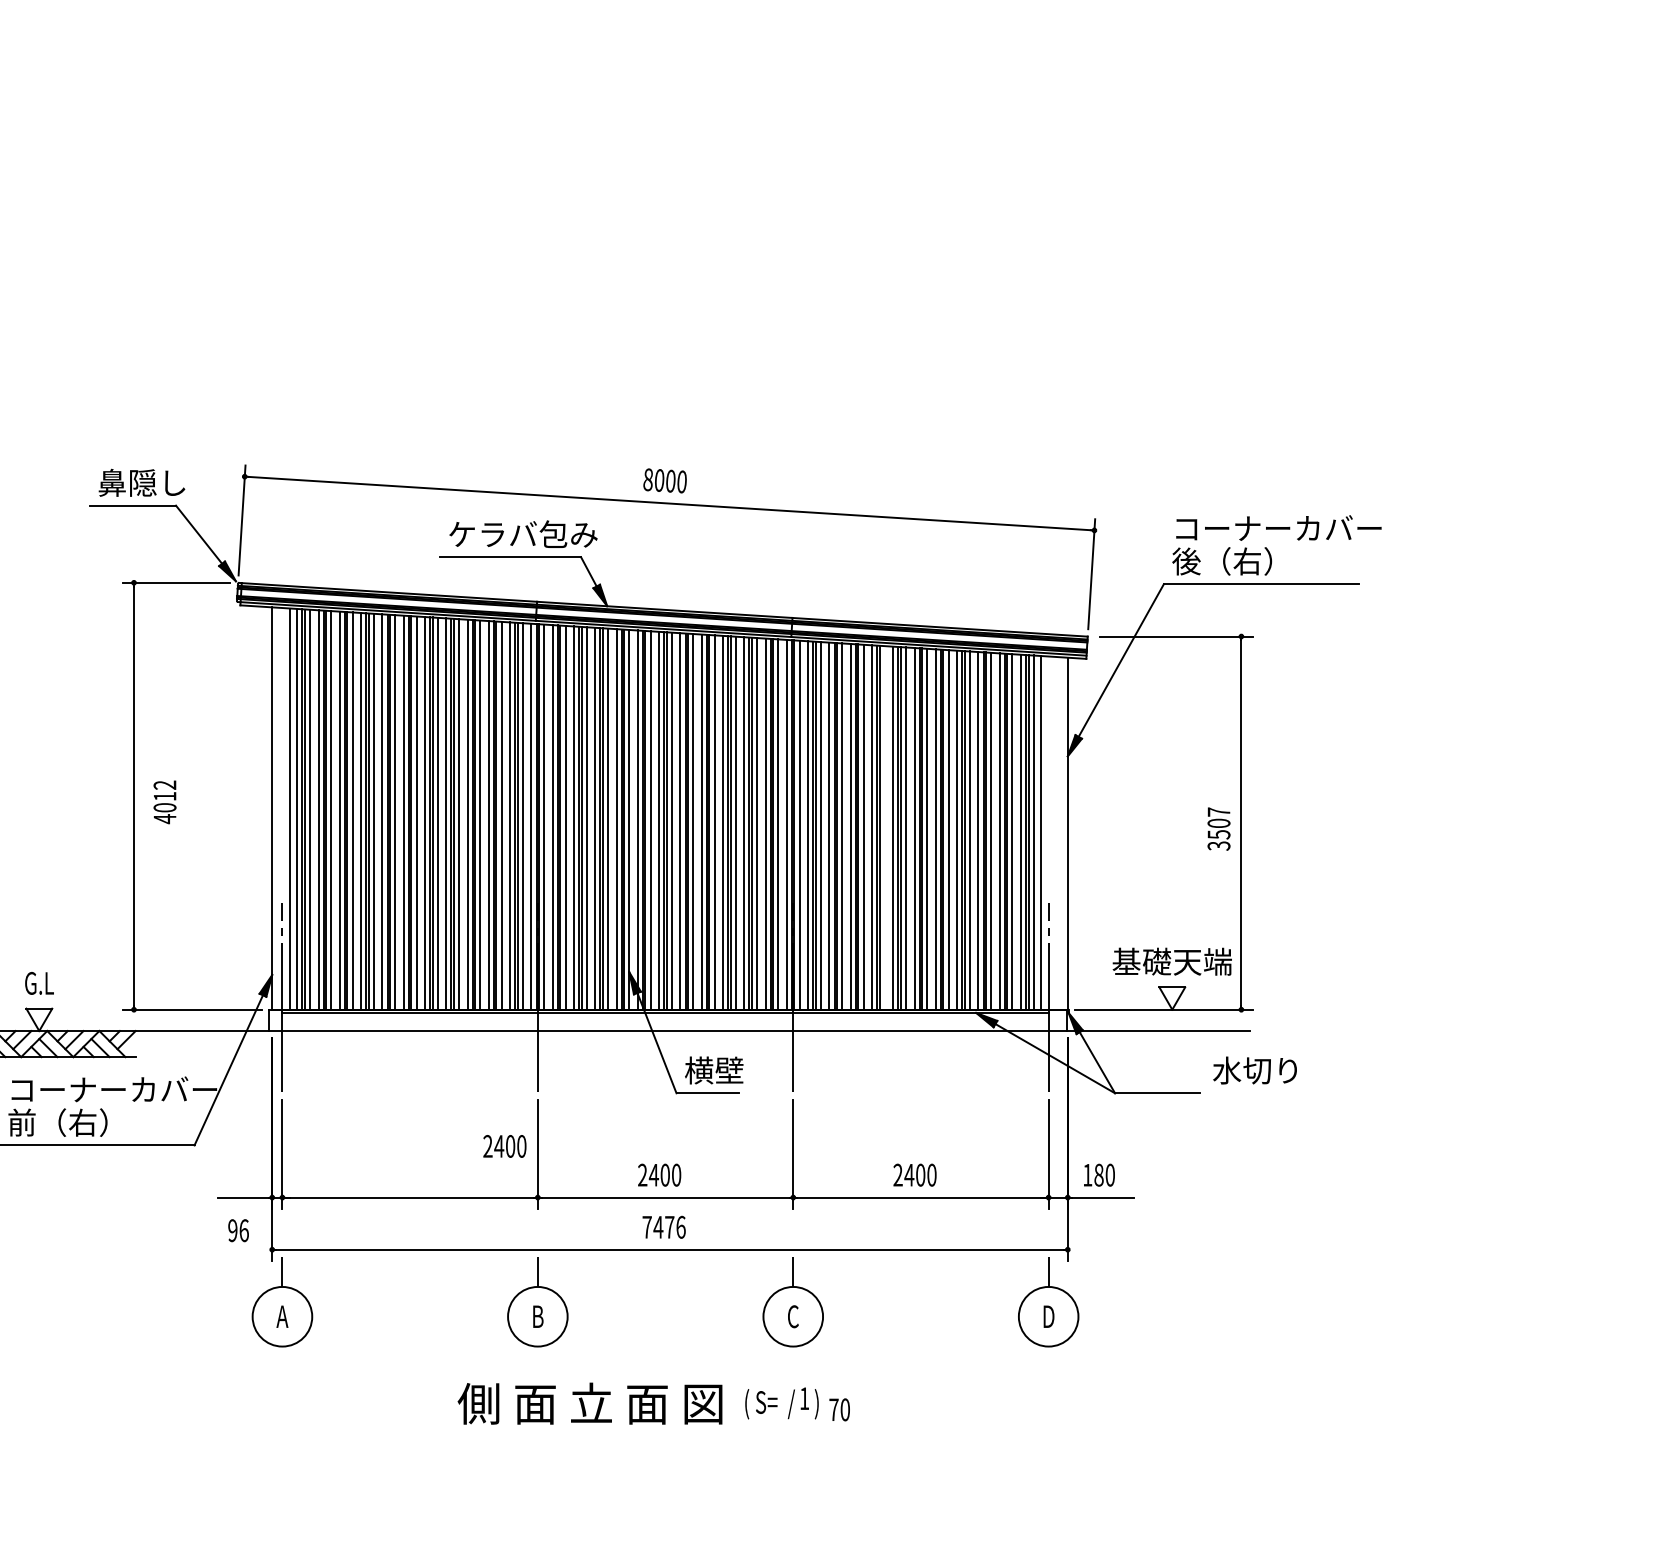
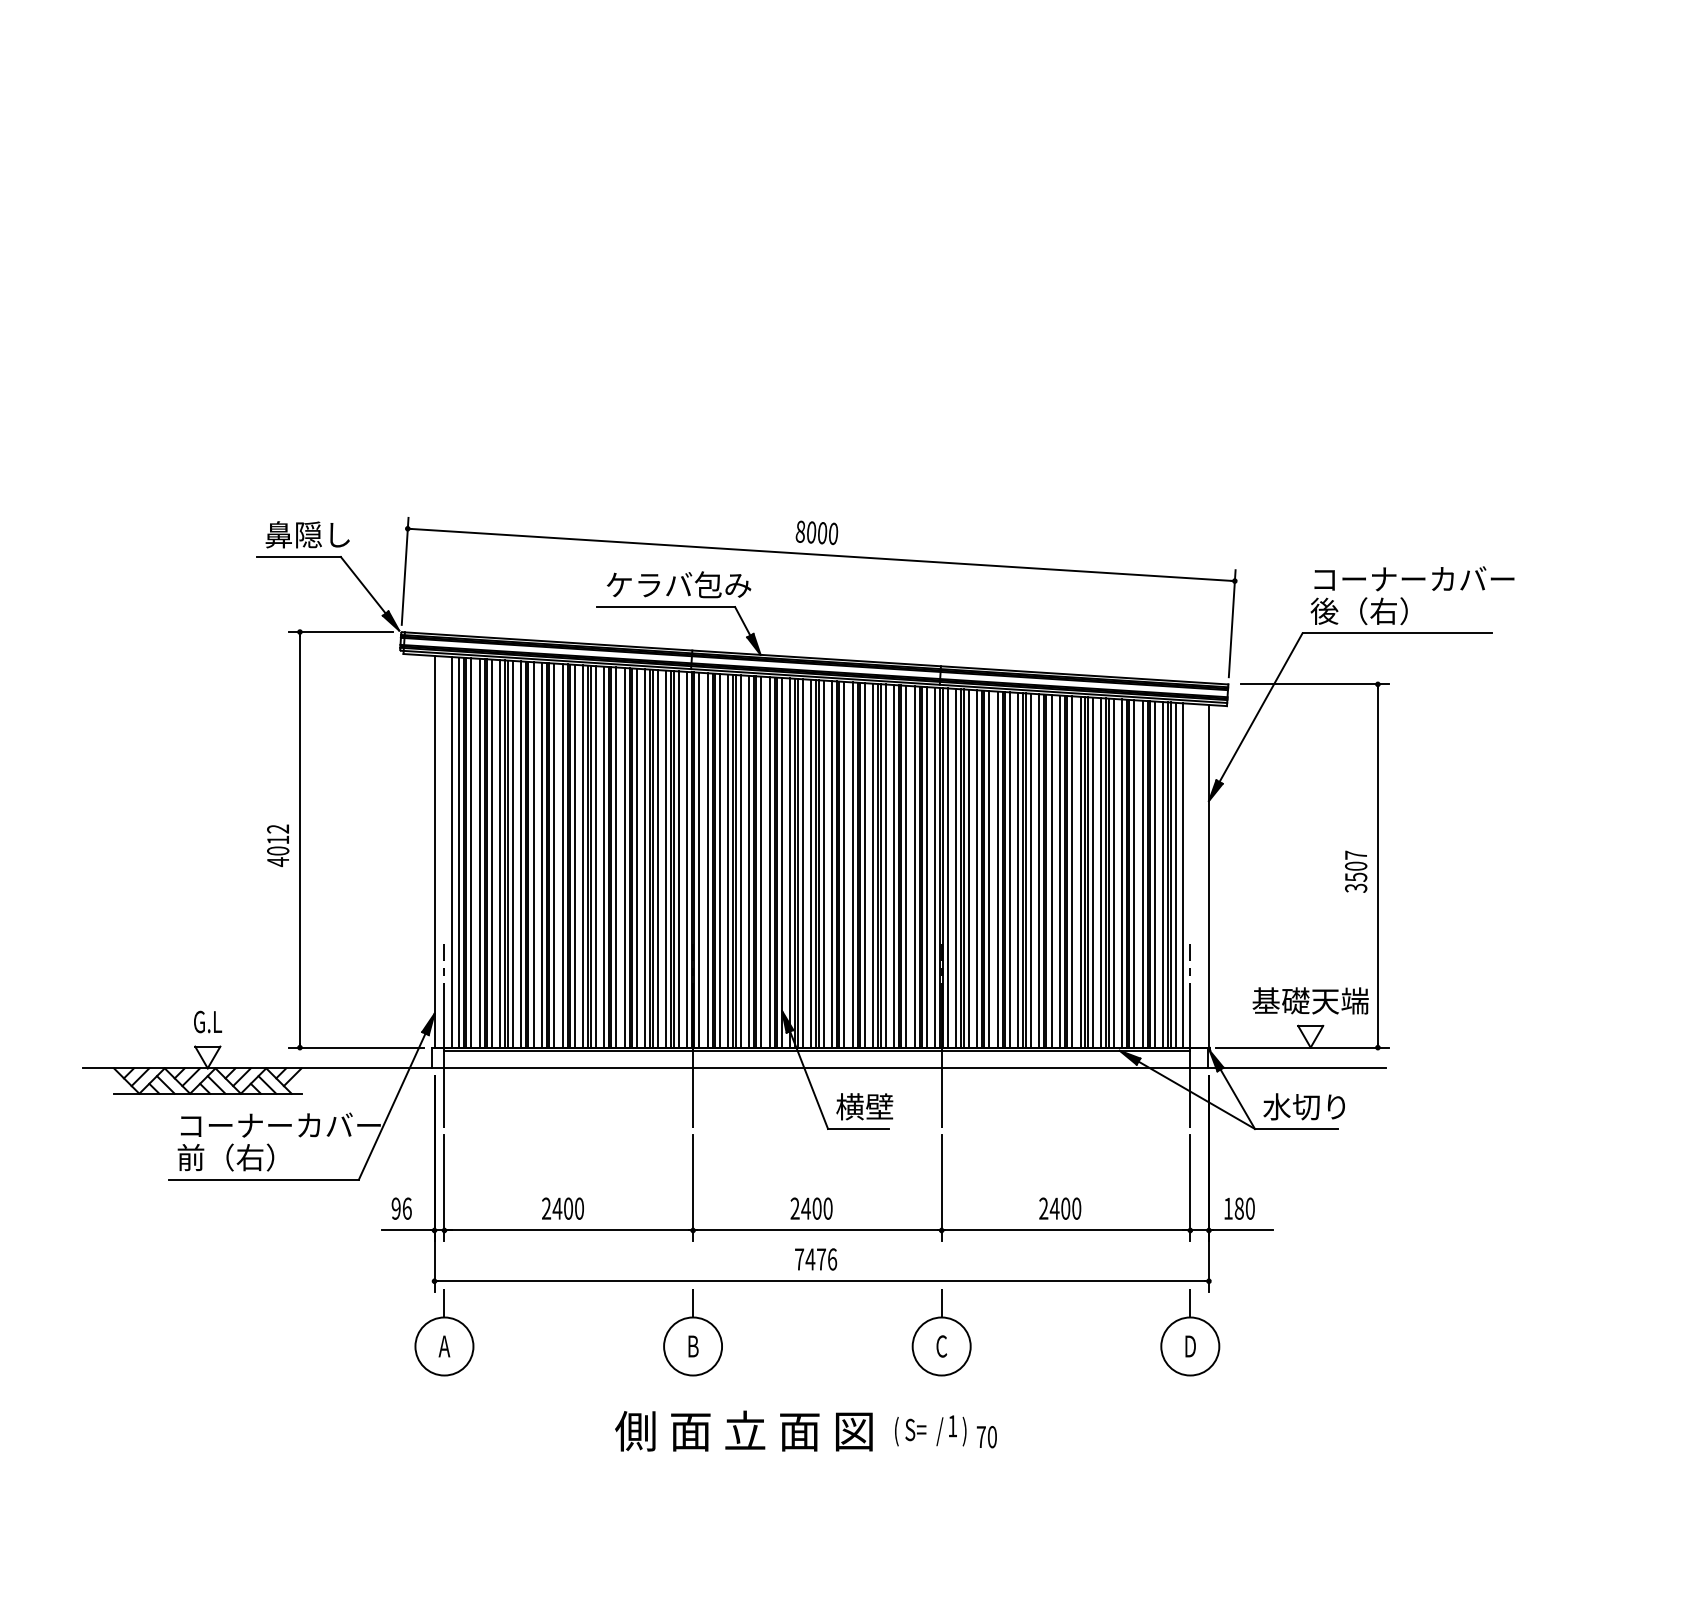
text: (165, 802) -> (278, 845), moved
line: (884, 827) -> (1030, 870), added
text: (1254, 1070) -> (1303, 1106), moved
text: (504, 1146) -> (562, 1208), moved
text: (238, 1230) -> (401, 1208), moved

